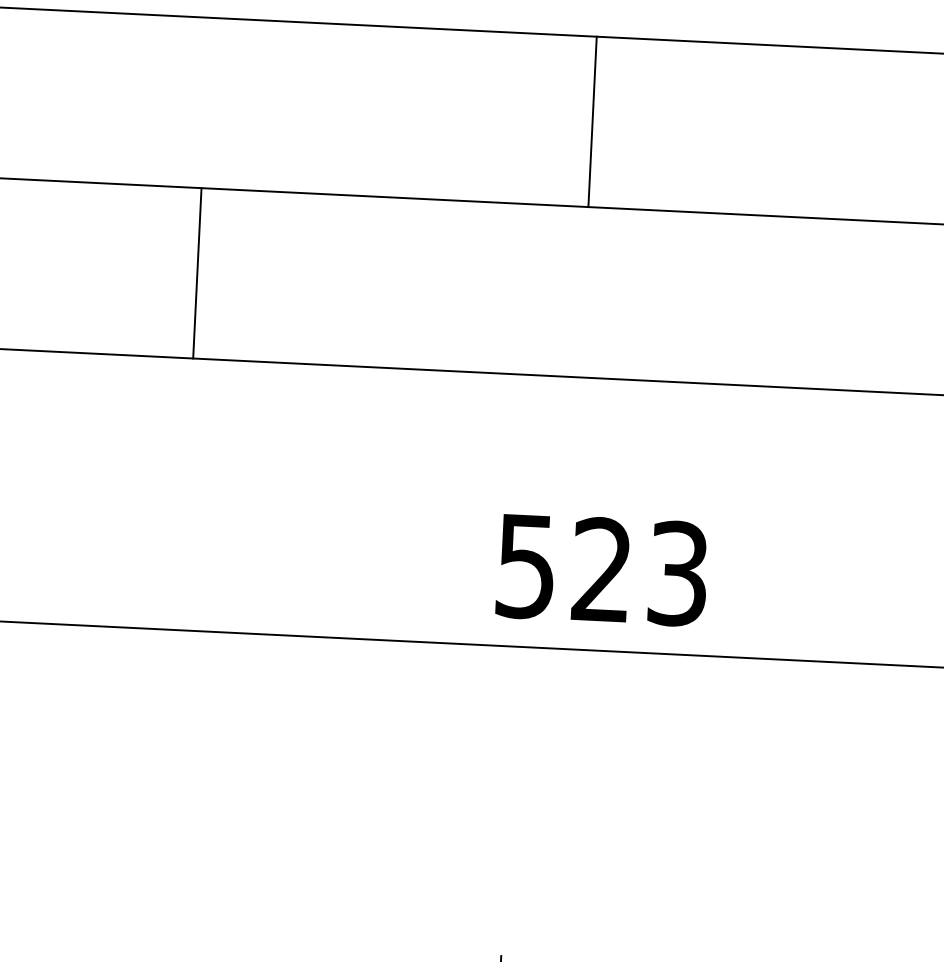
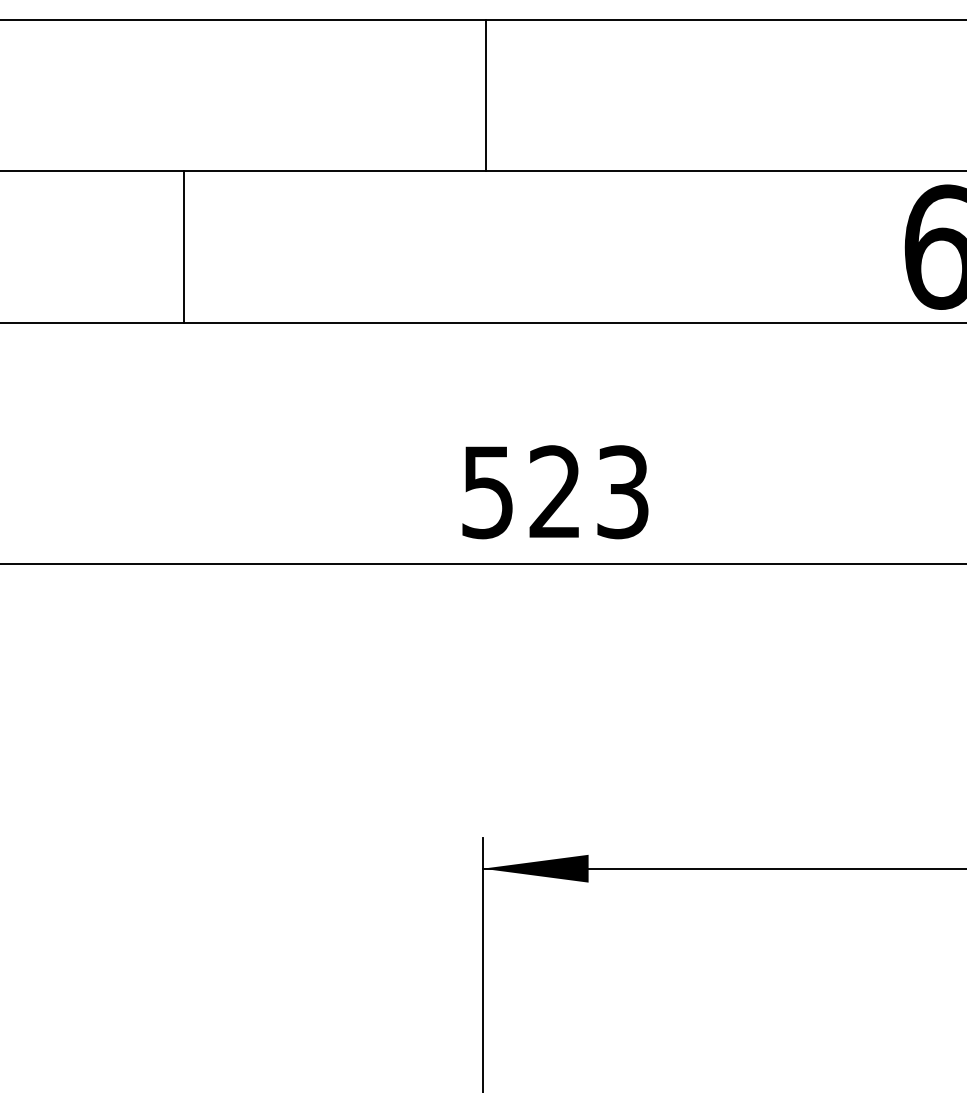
line: (592, 121) -> (486, 95), moved

